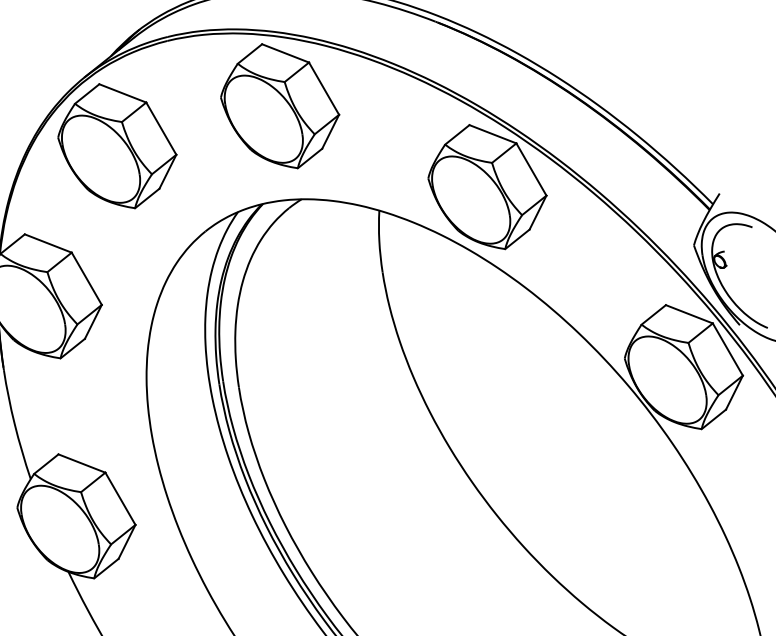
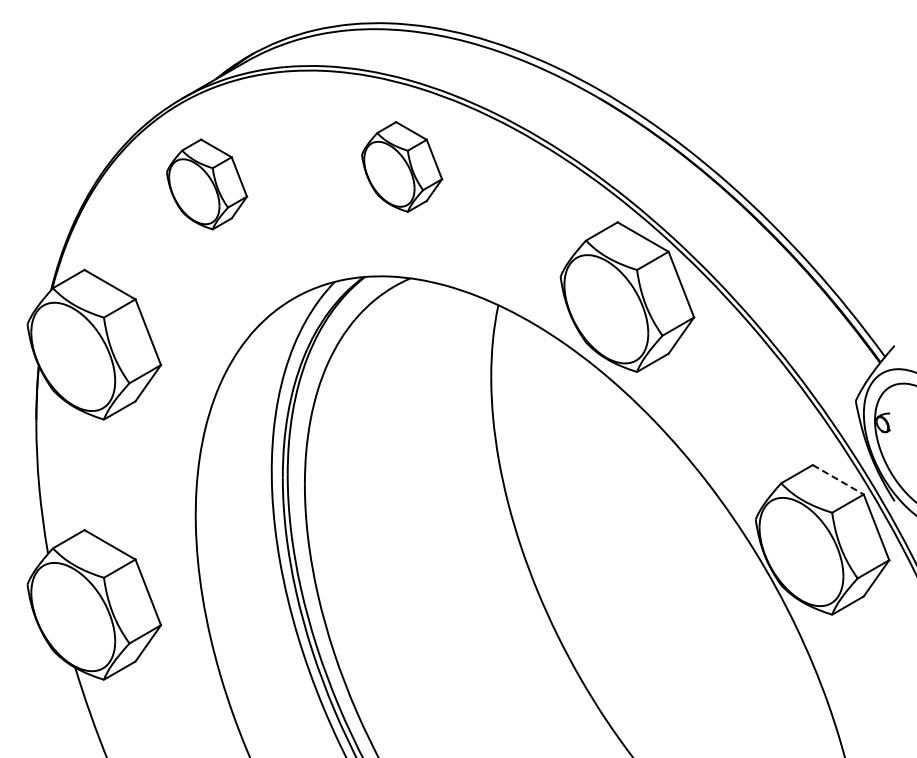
part: (279, 105) -> (401, 166), size x0.6
part: (116, 146) -> (206, 184), size x0.6
line: (689, 314) -> (838, 480), solid -> dashed

